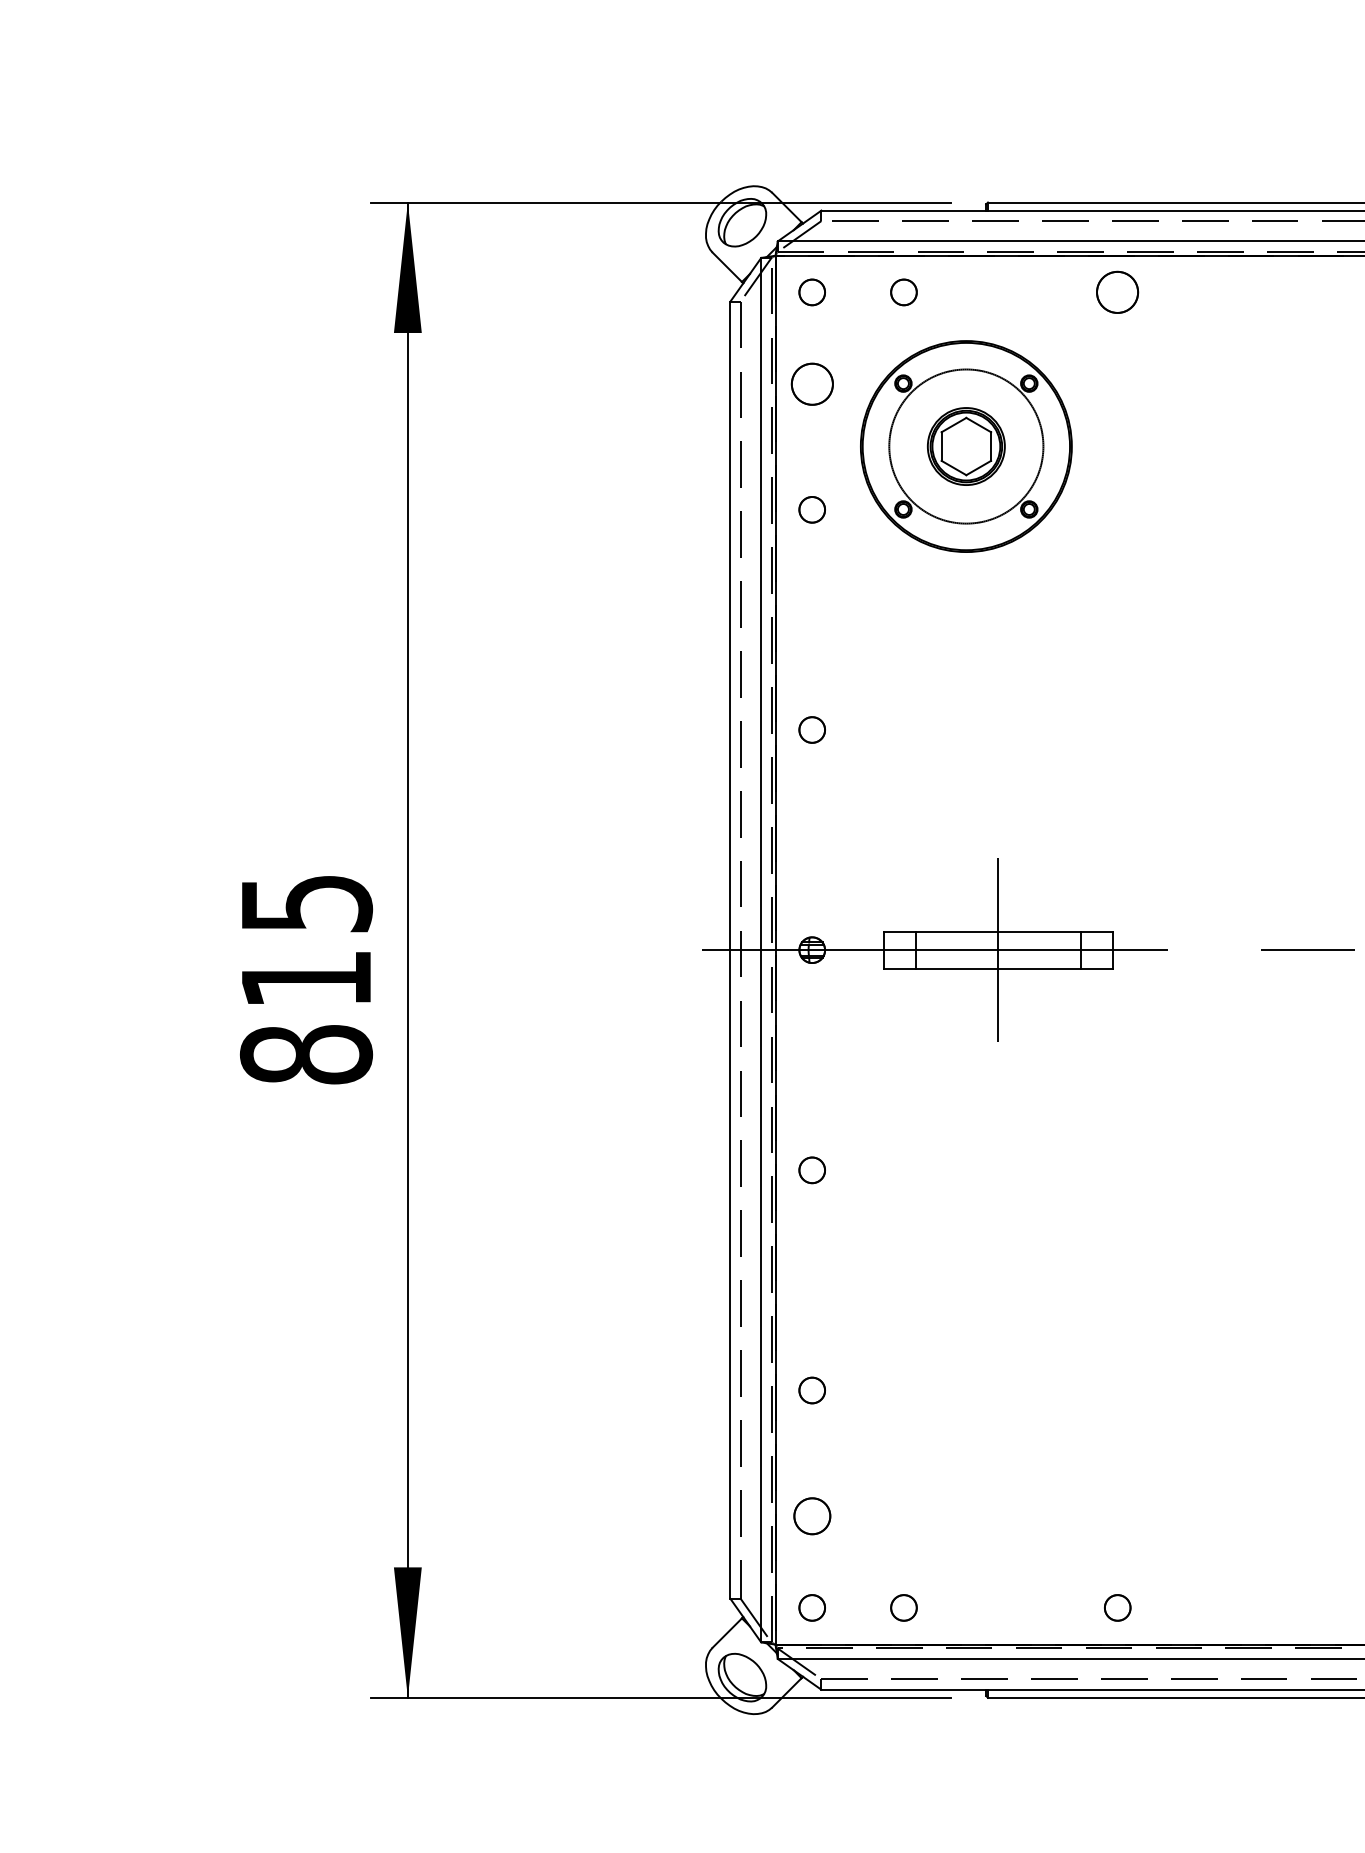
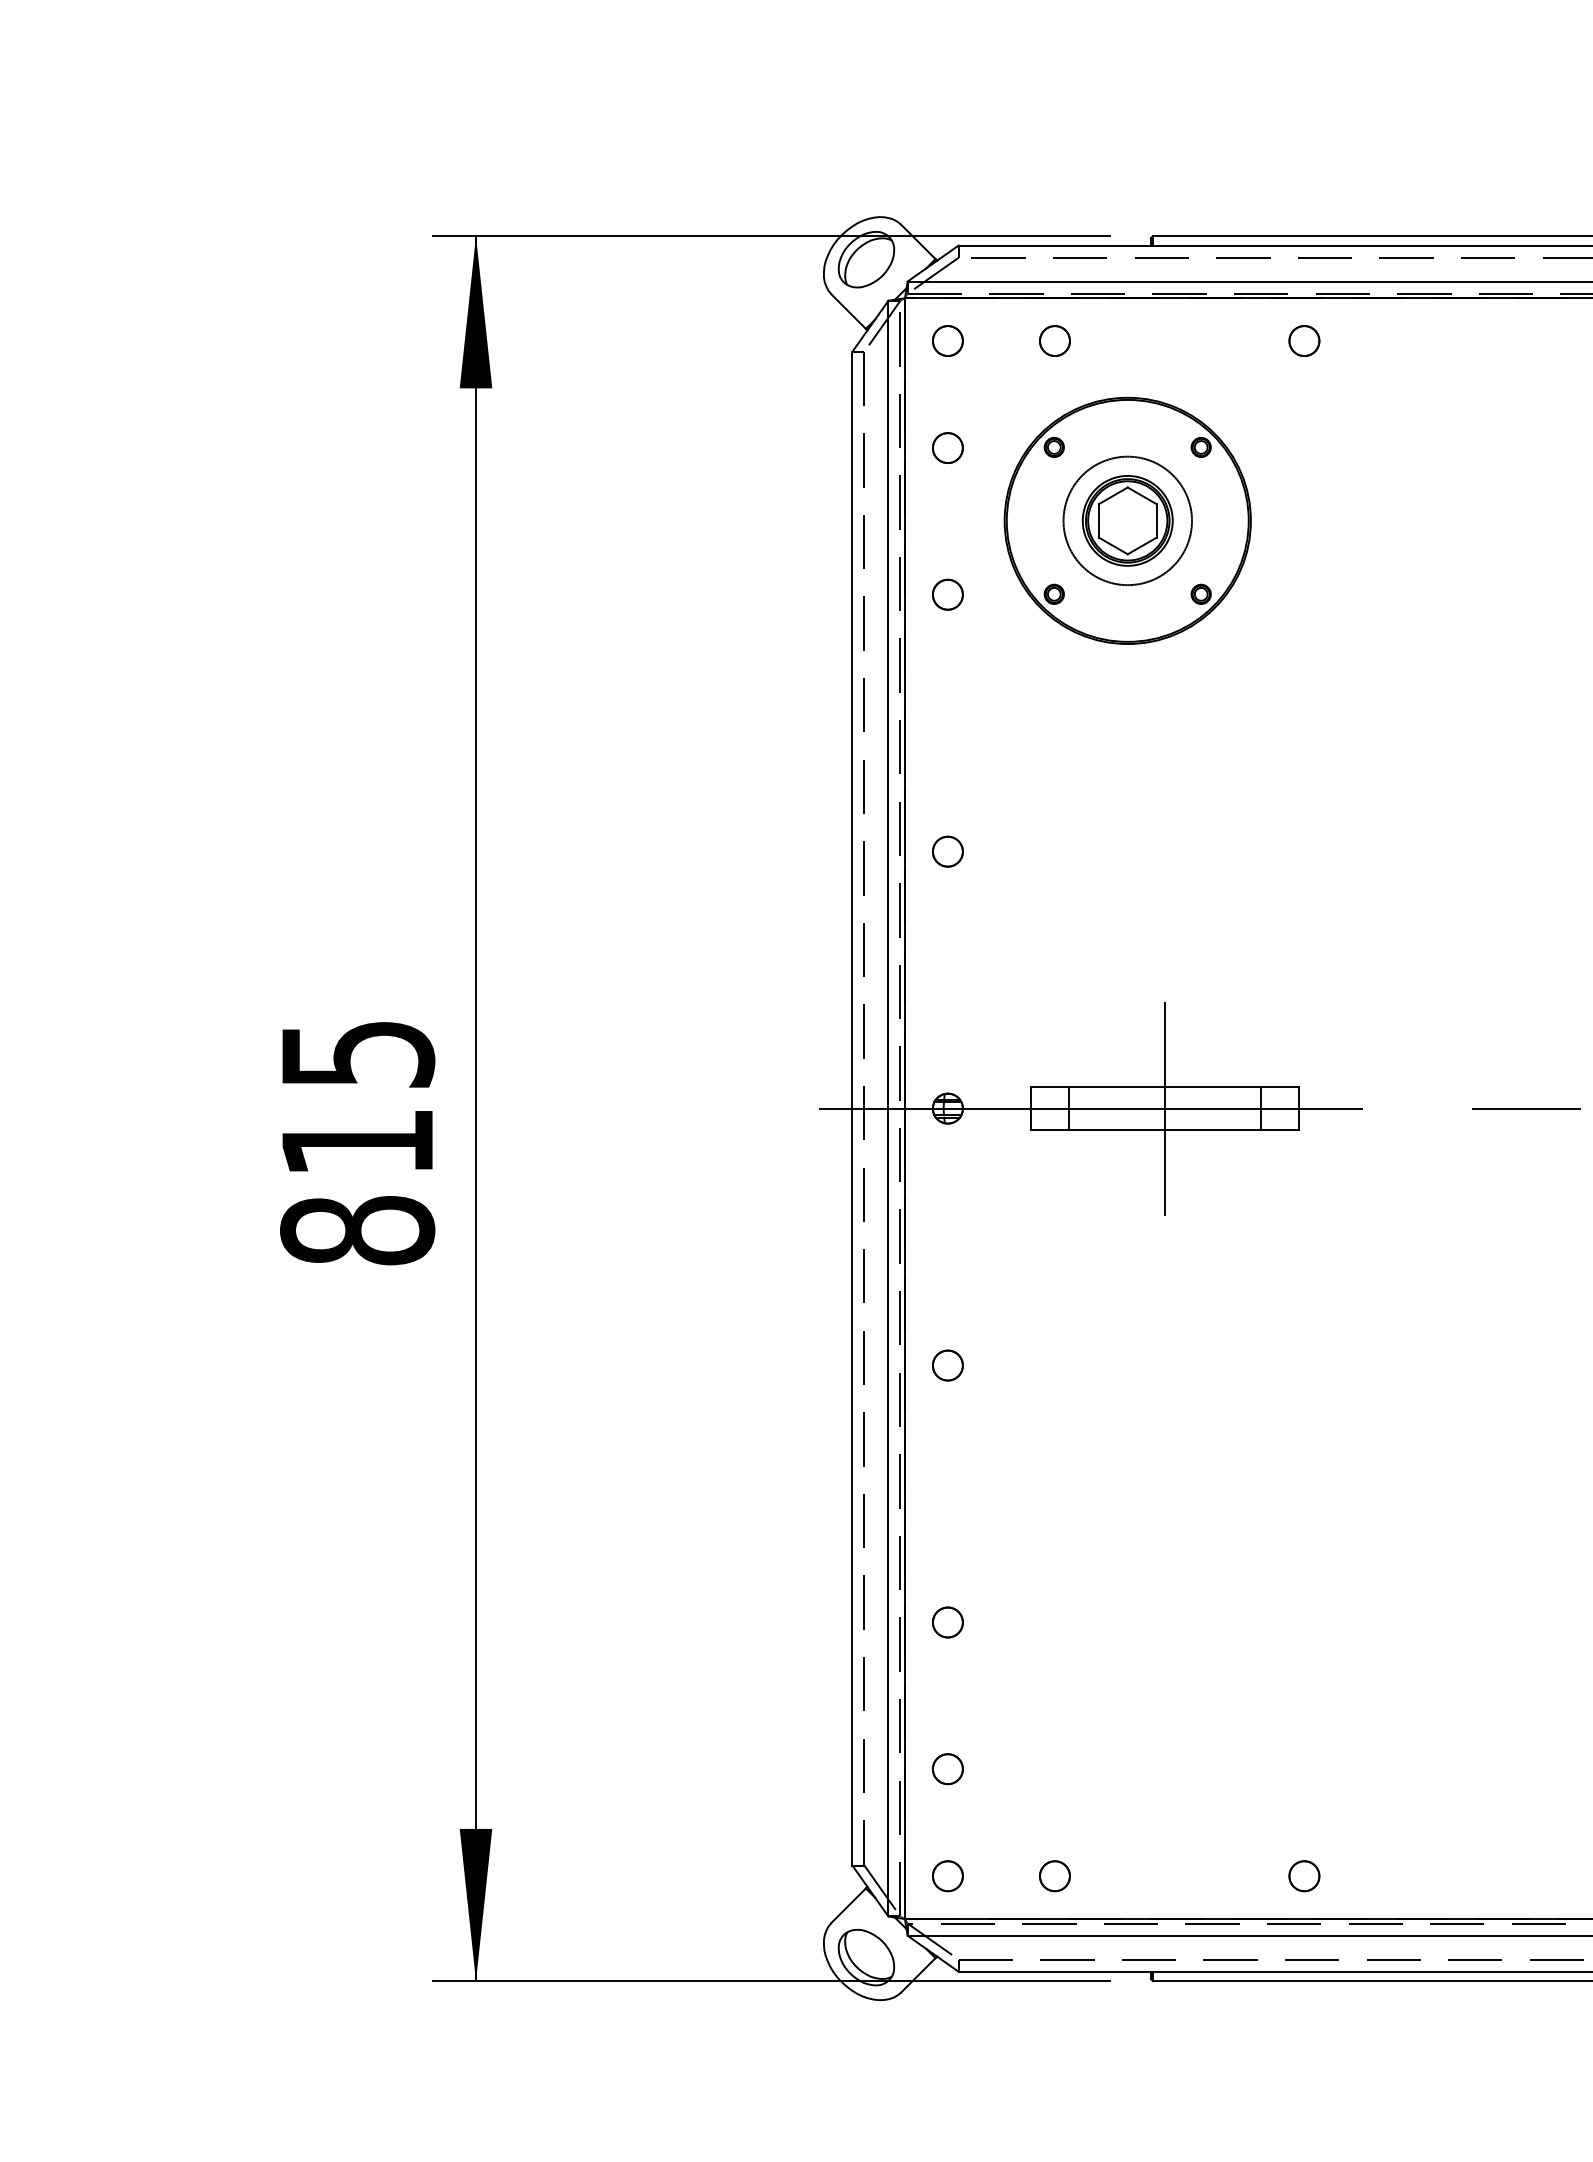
part: (1117, 292) -> (1304, 341), size x0.62
circle: (811, 383) -> (947, 447), size x0.62
circle: (966, 446) -> (1127, 520), size x0.71
circle: (811, 1515) -> (947, 1768), size x0.71

